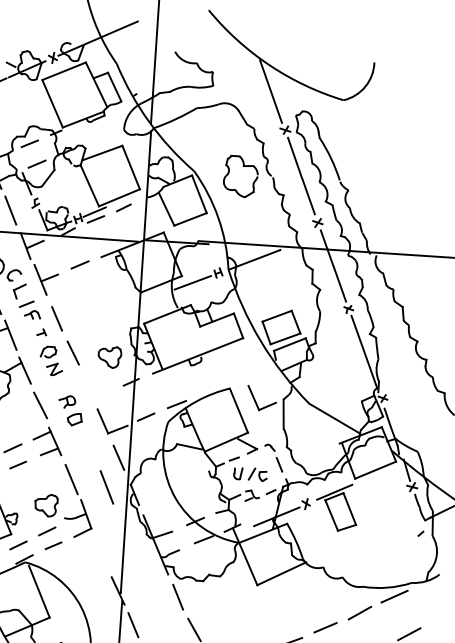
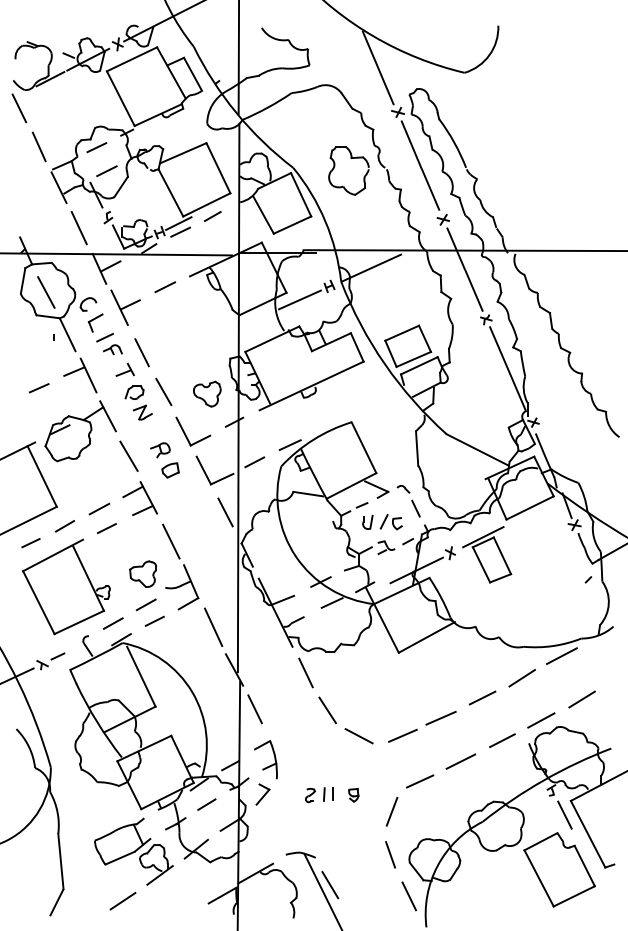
part: (41, 332) -> (124, 369), size x1.67
part: (256, 400) -> (186, 434), moved
line: (106, 486) -> (213, 626), moved

